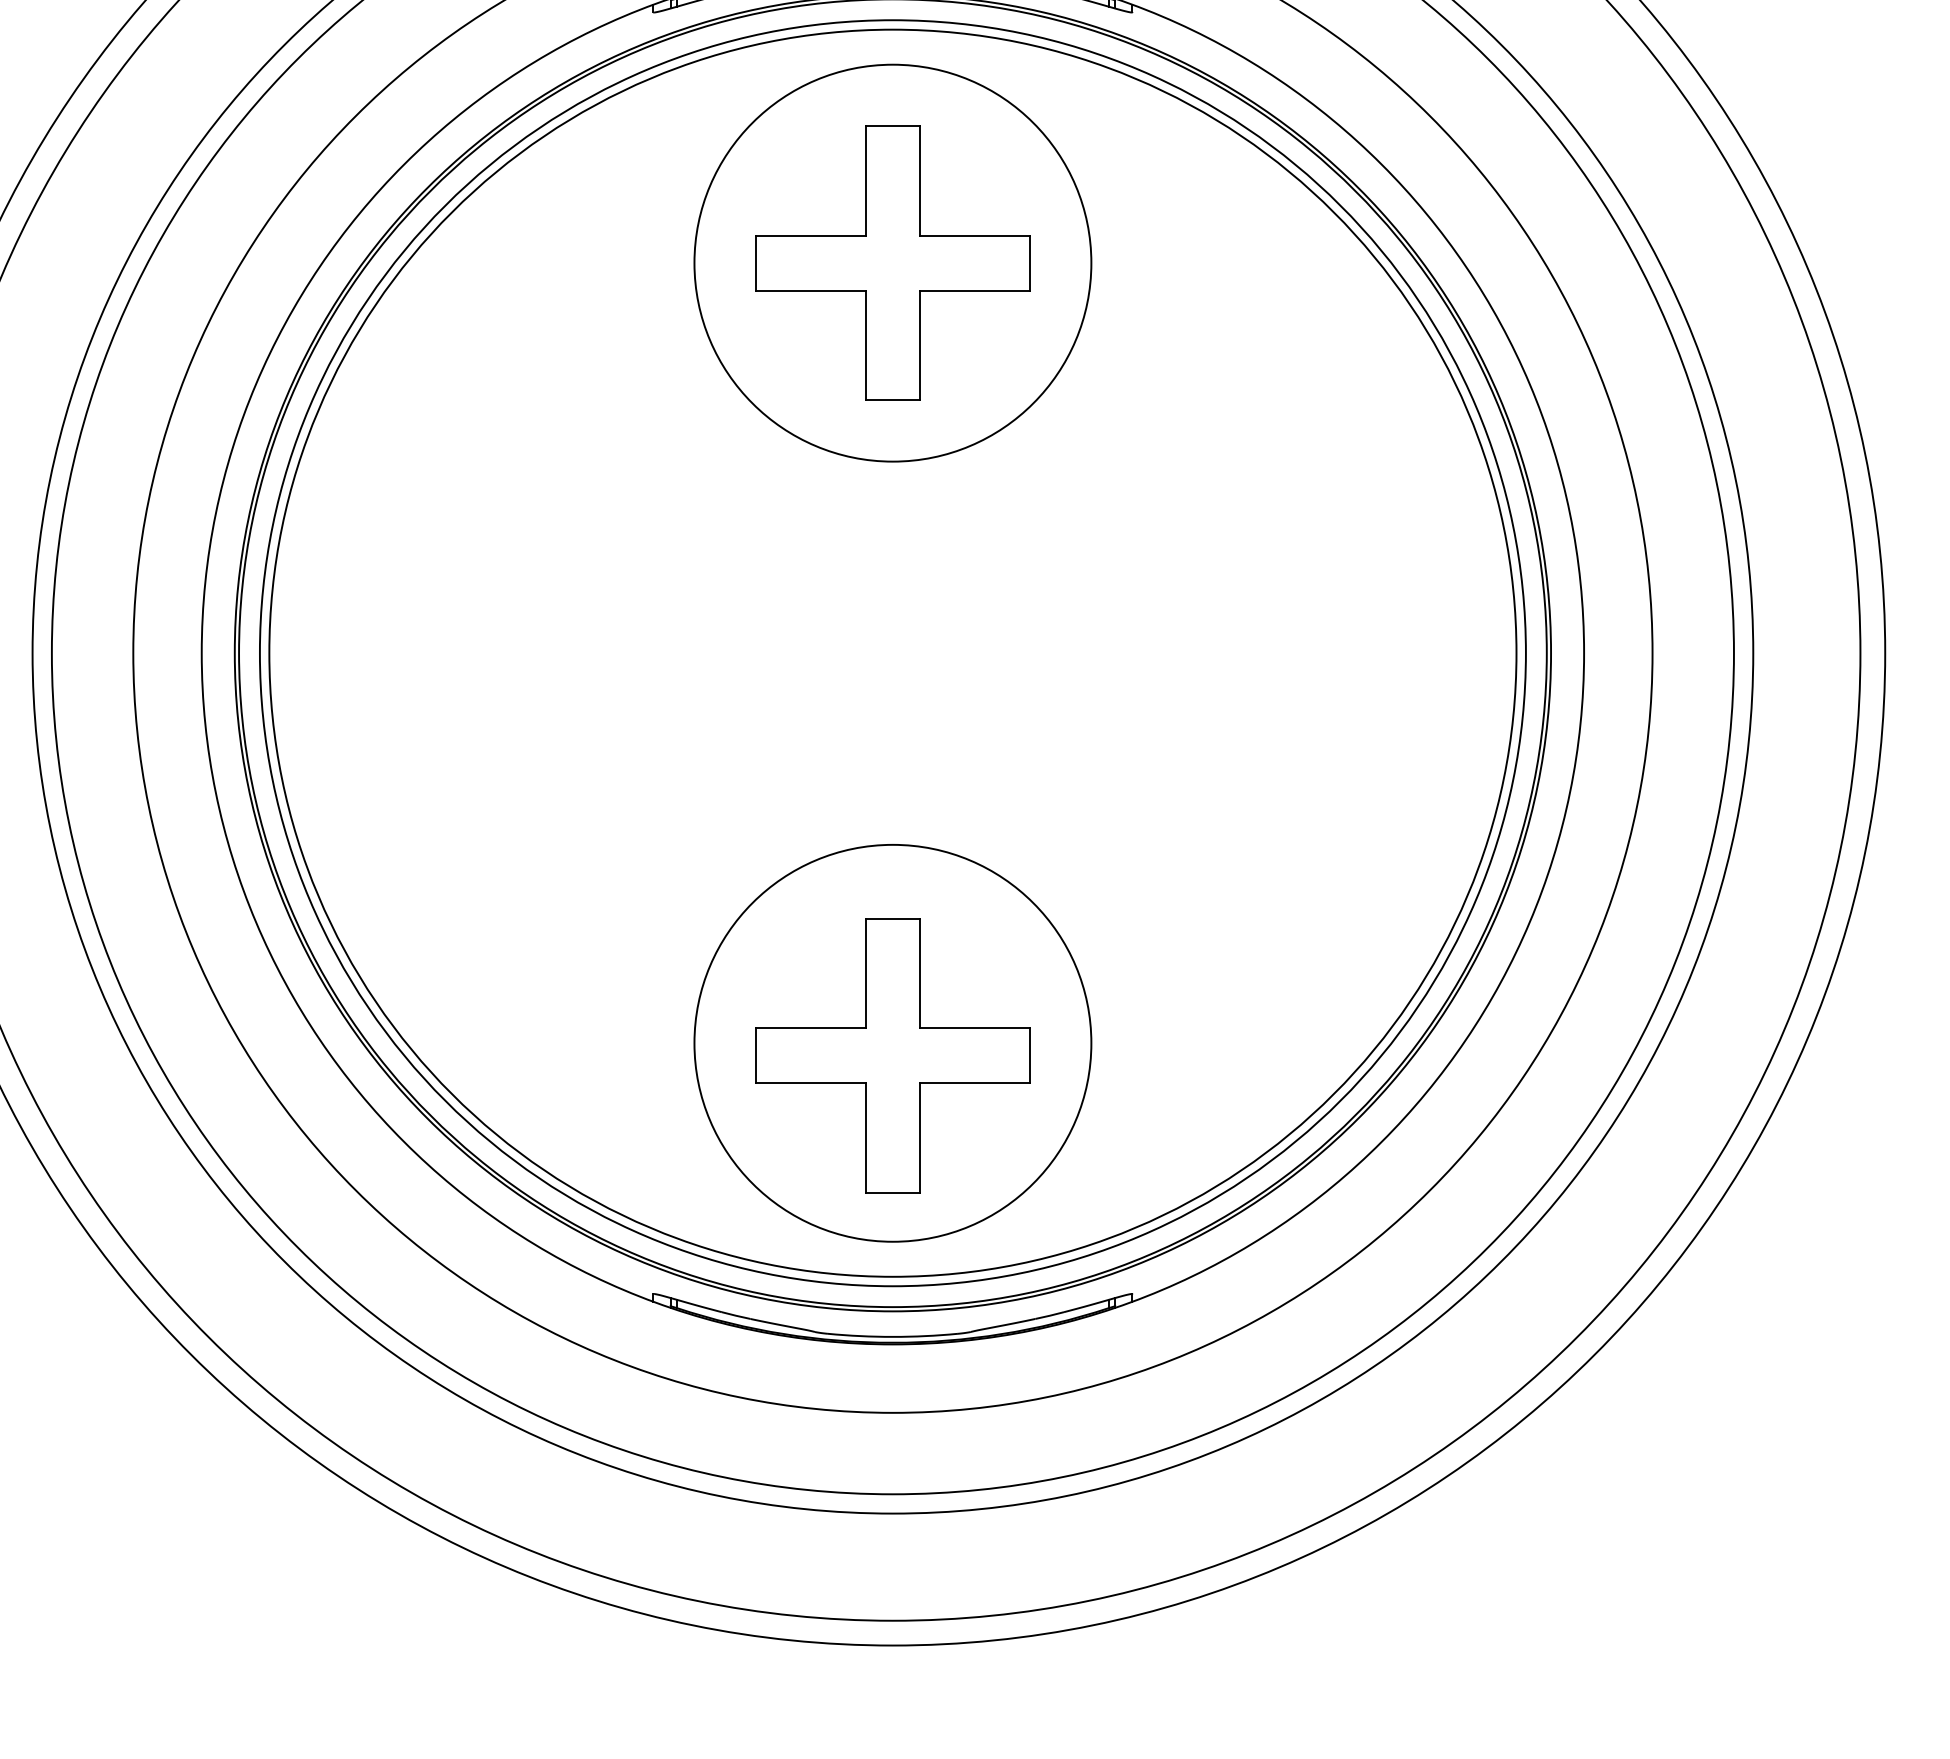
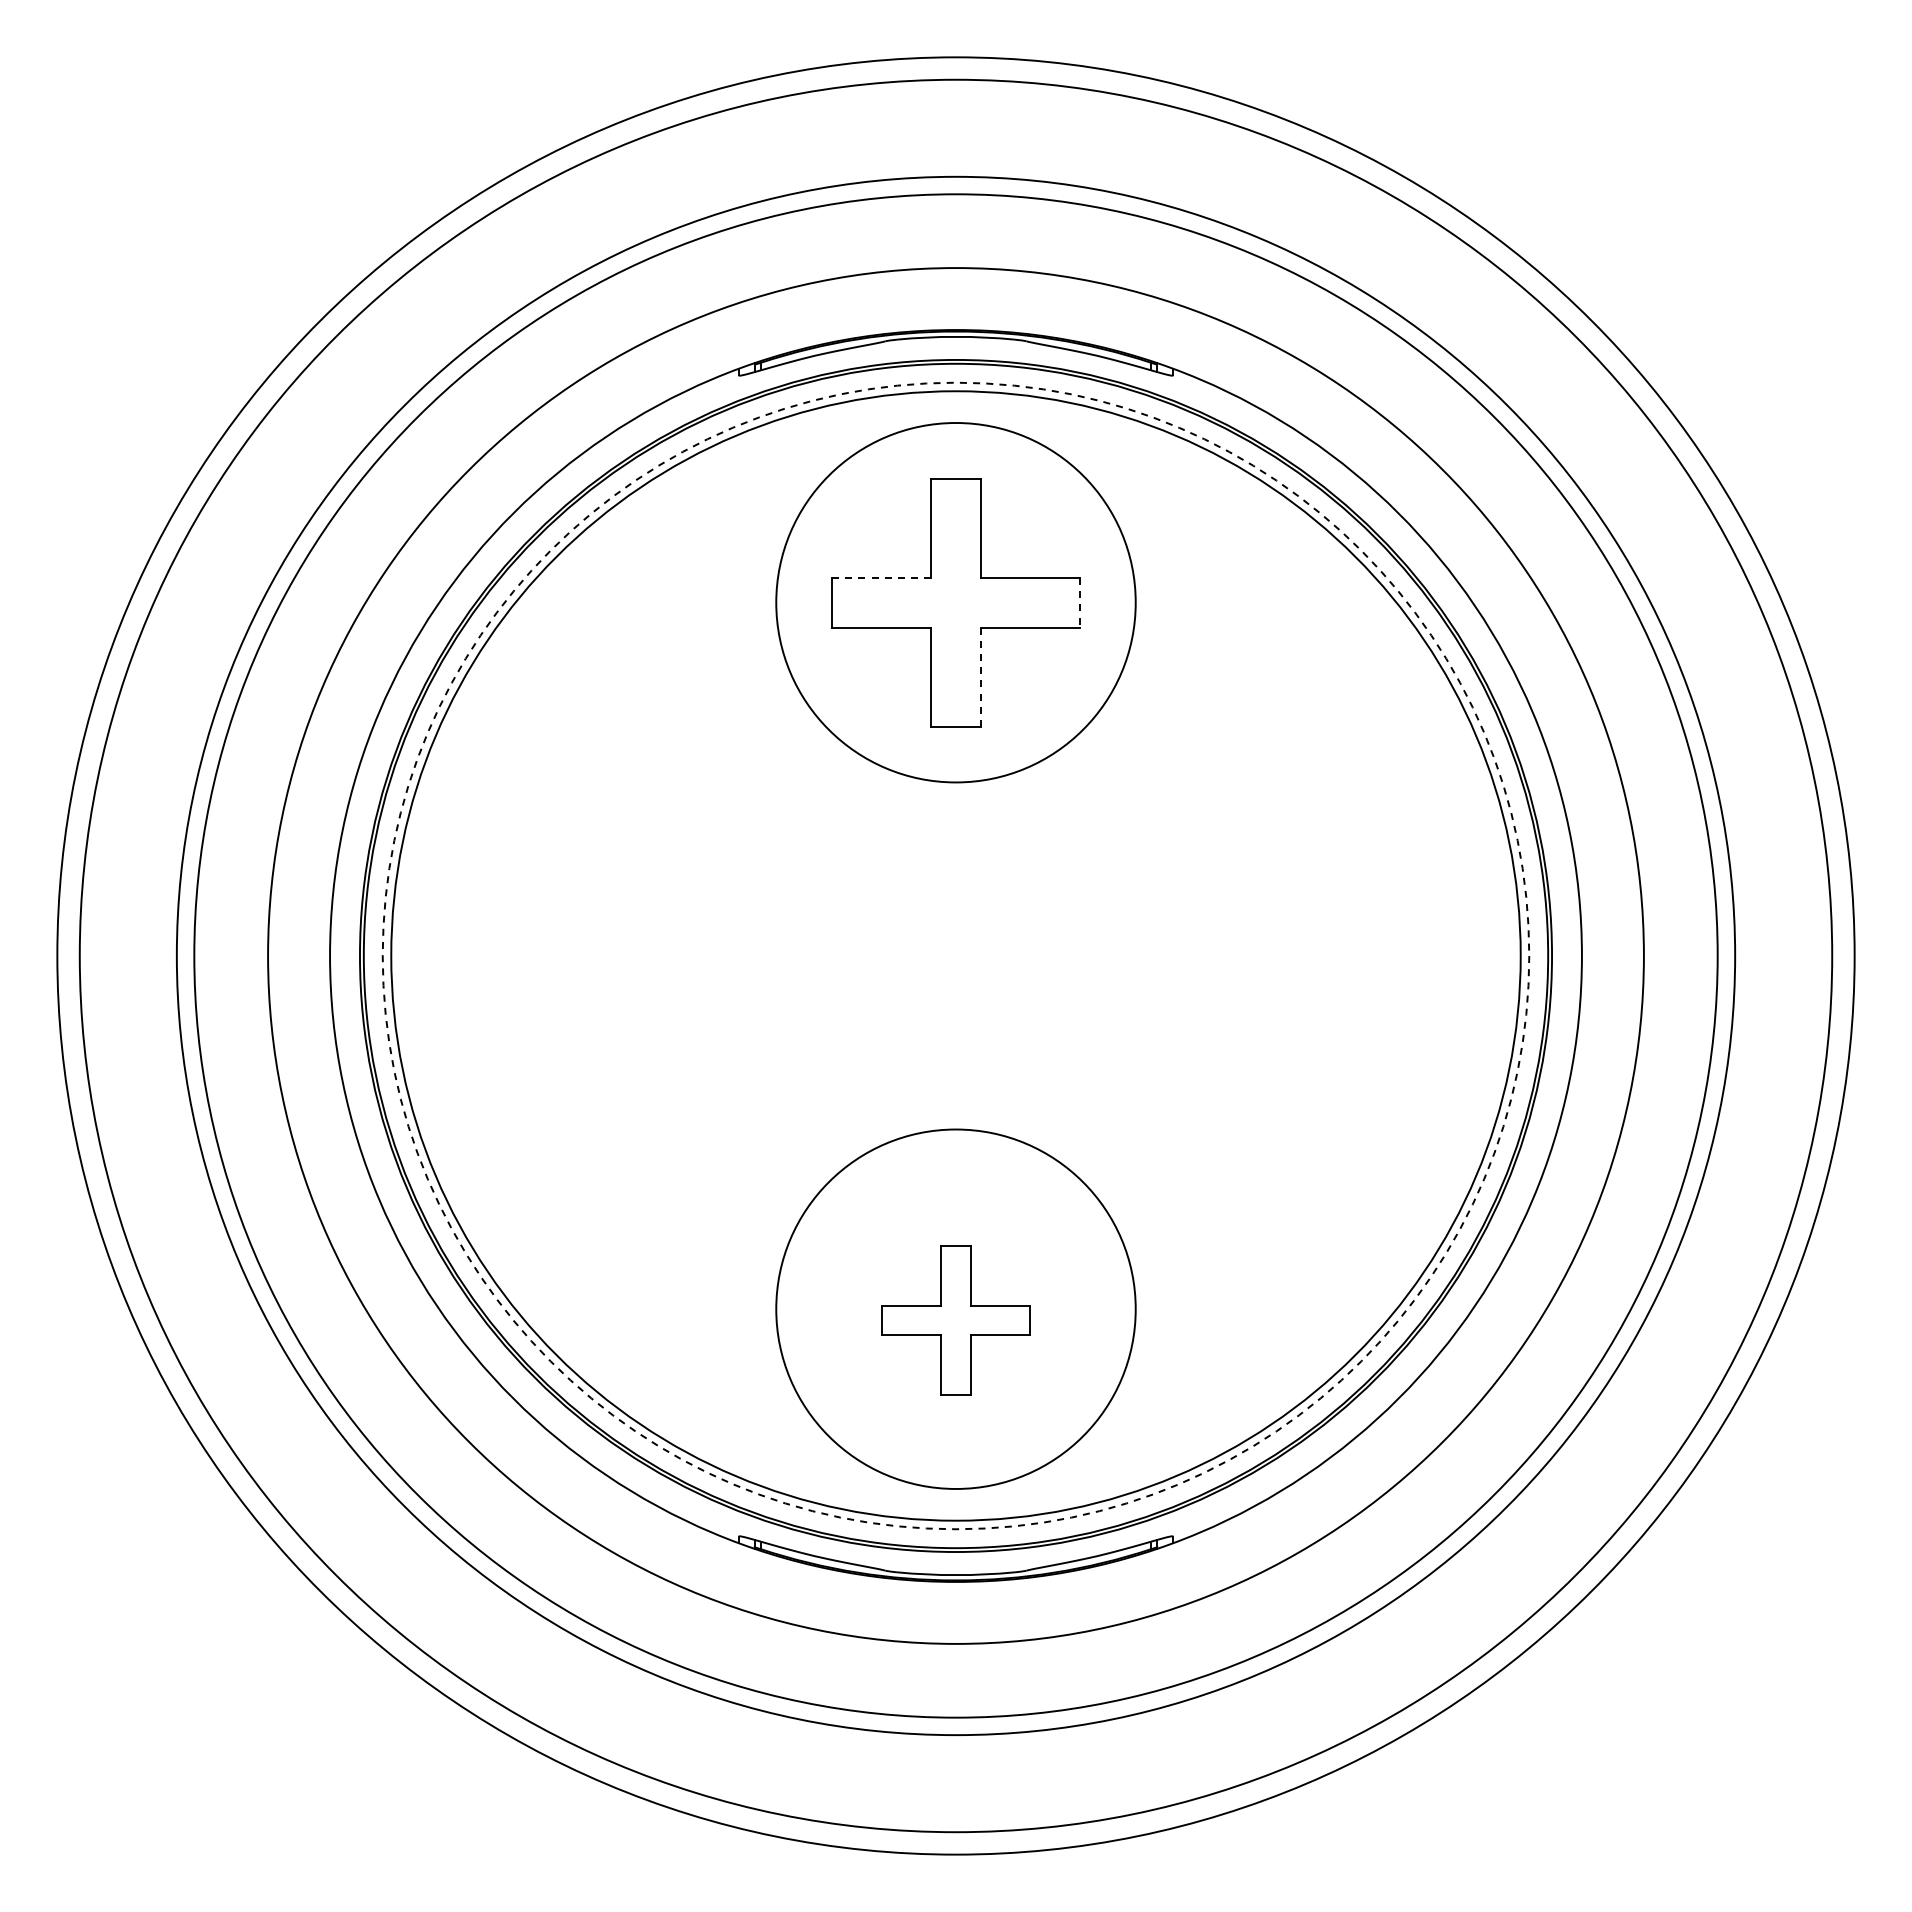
line: (810, 235) -> (881, 577), solid -> dashed
line: (1029, 262) -> (1079, 602), solid -> dashed
line: (919, 345) -> (980, 677), solid -> dashed
circle: (892, 652) -> (955, 955), solid -> dashed
part: (892, 1055) -> (955, 1320), size x0.6

